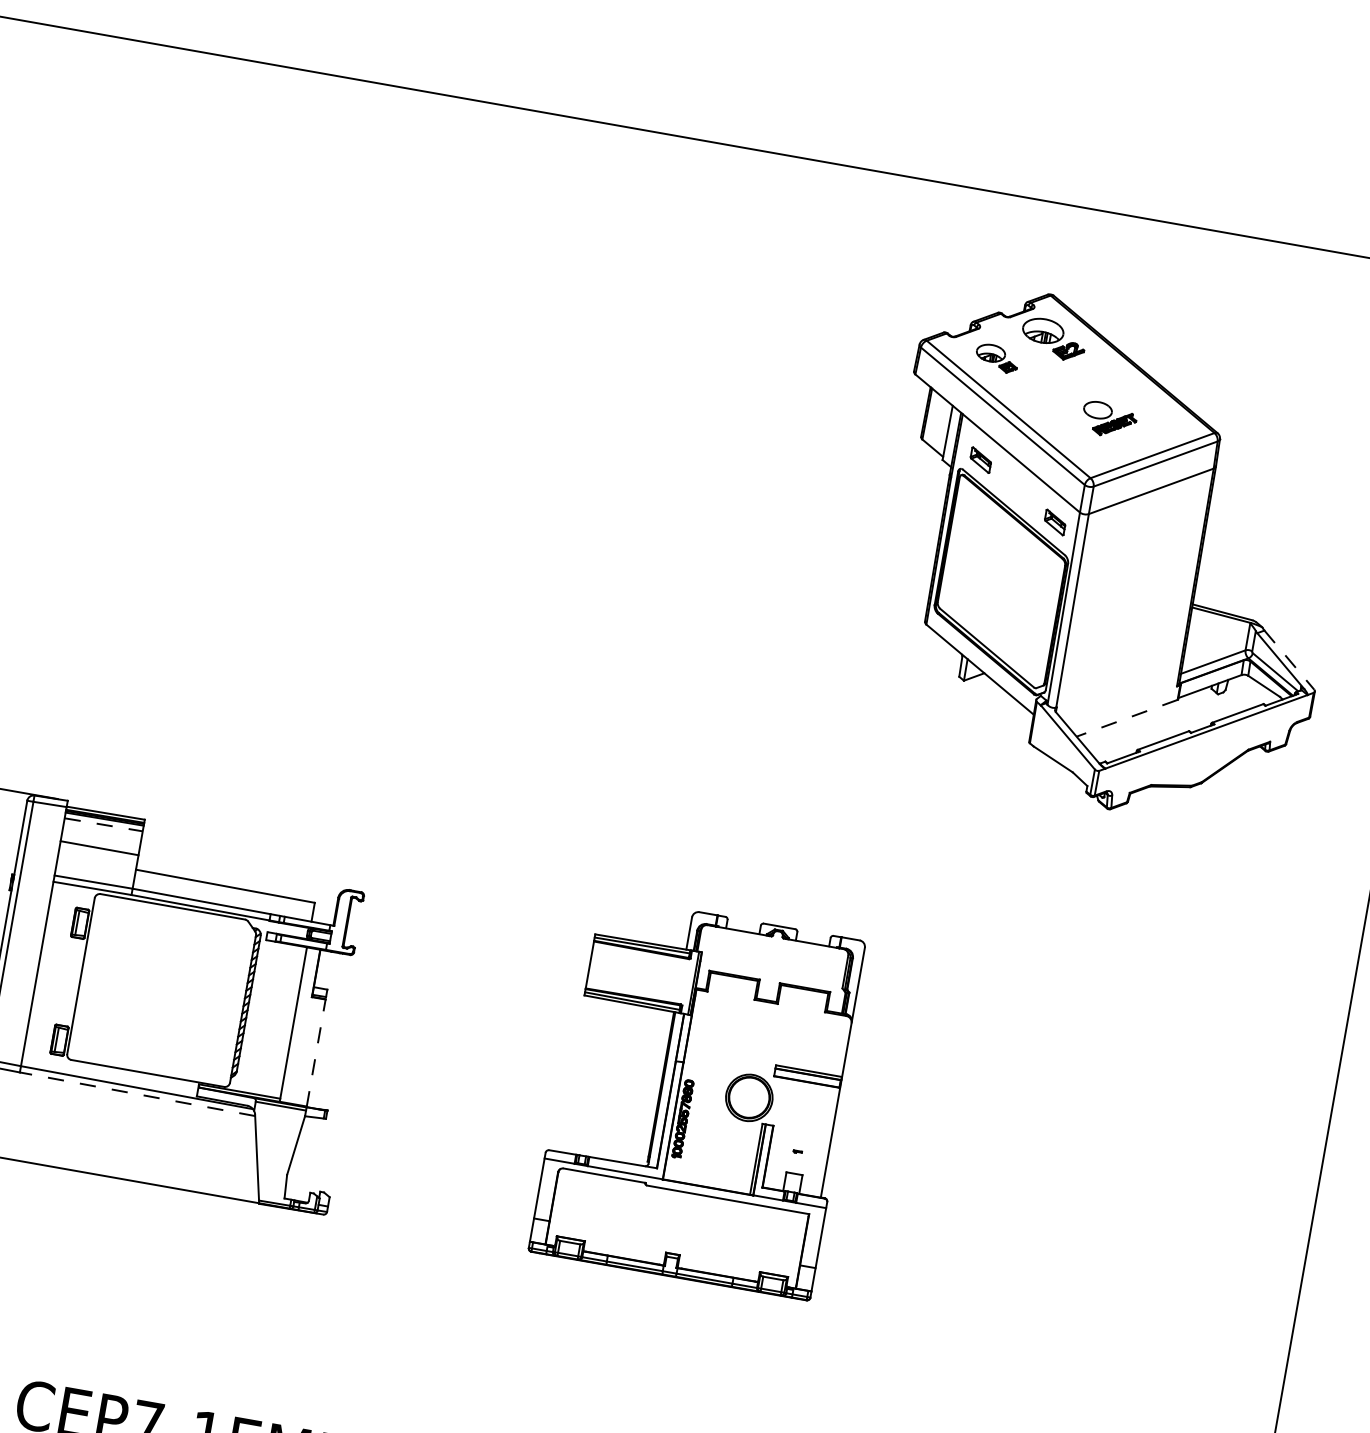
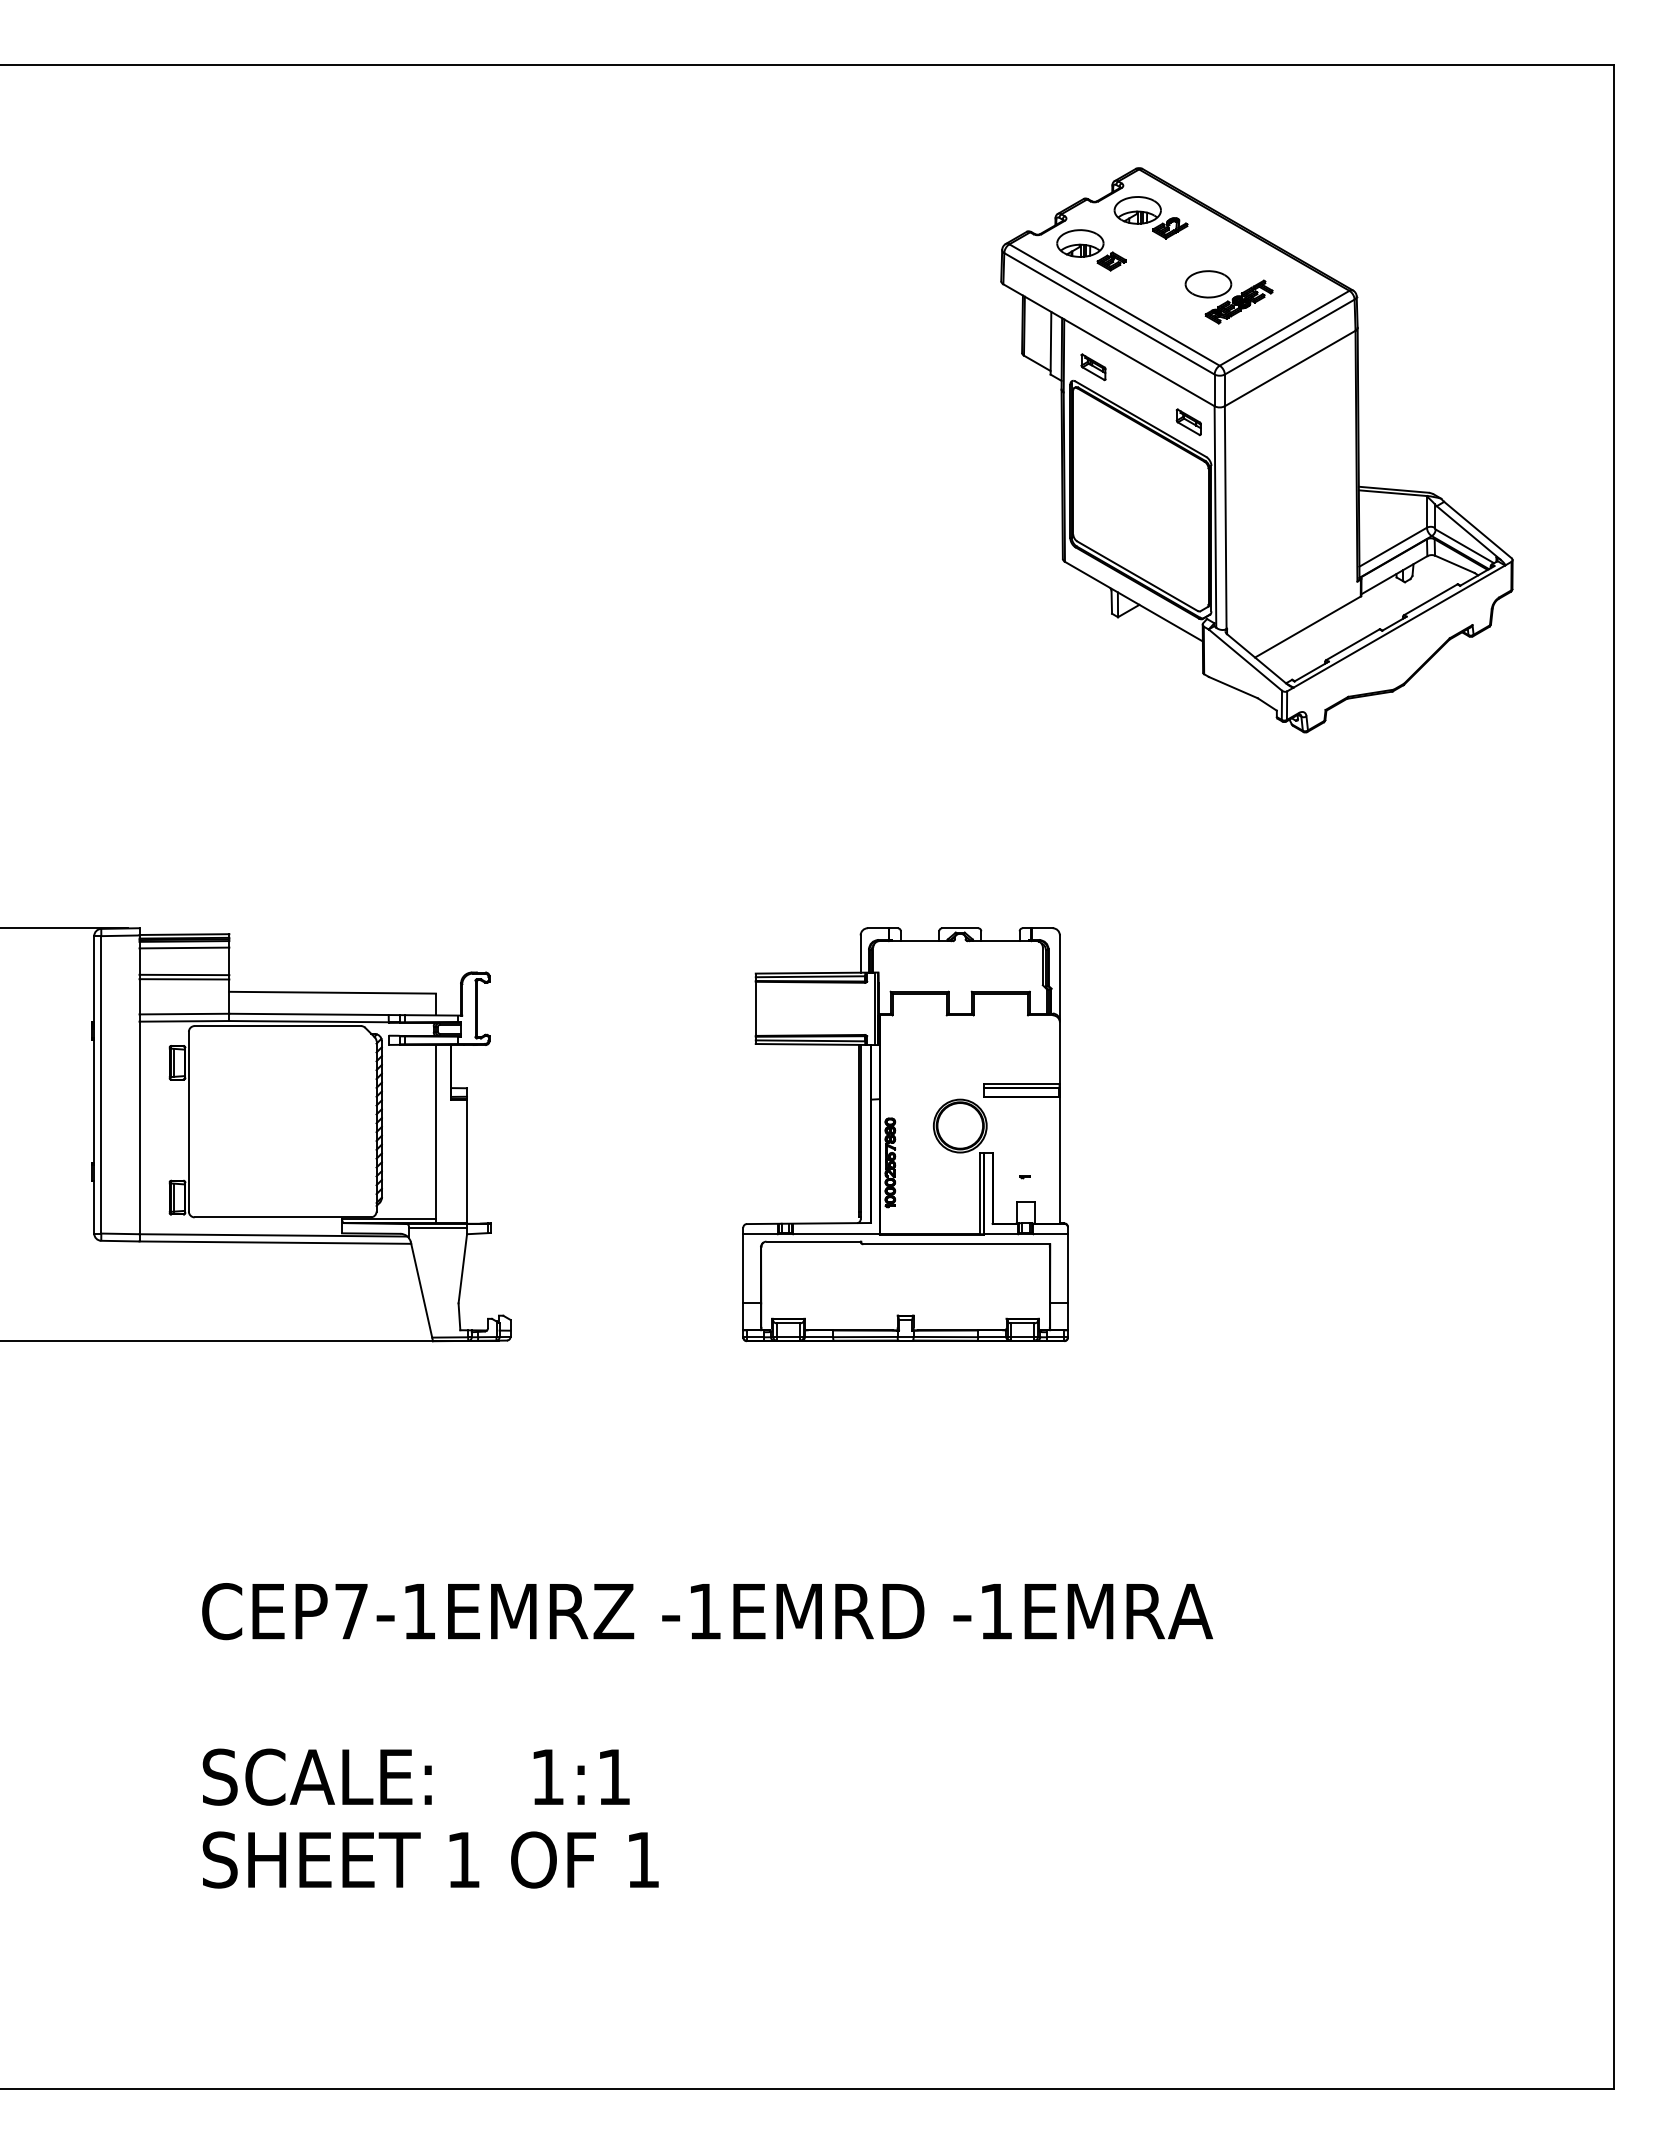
part: (997, 358) -> (1091, 250), size x1.43
part: (1108, 420) -> (1228, 297), size x1.43
line: (1288, 660) -> (1477, 530), dashed -> solid
line: (1126, 718) -> (1307, 627), dashed -> solid
line: (103, 825) -> (184, 948), dashed -> solid
line: (98, 852) -> (184, 979), added
line: (316, 1052) -> (467, 1160), dashed -> solid
line: (137, 1094) -> (275, 1242), dashed -> solid

